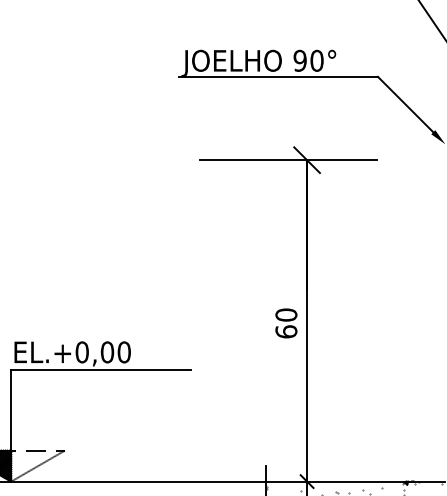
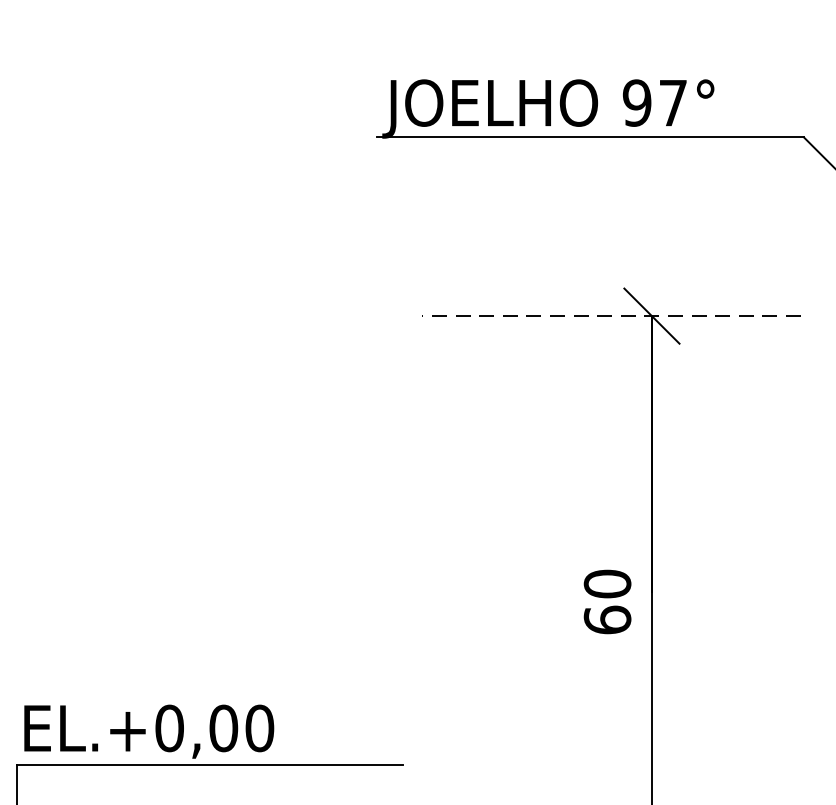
text: (316, 60) -> (672, 102), 90° -> 97°
line: (287, 160) -> (609, 316), solid -> dashed
text: (286, 323) -> (607, 602), moved

